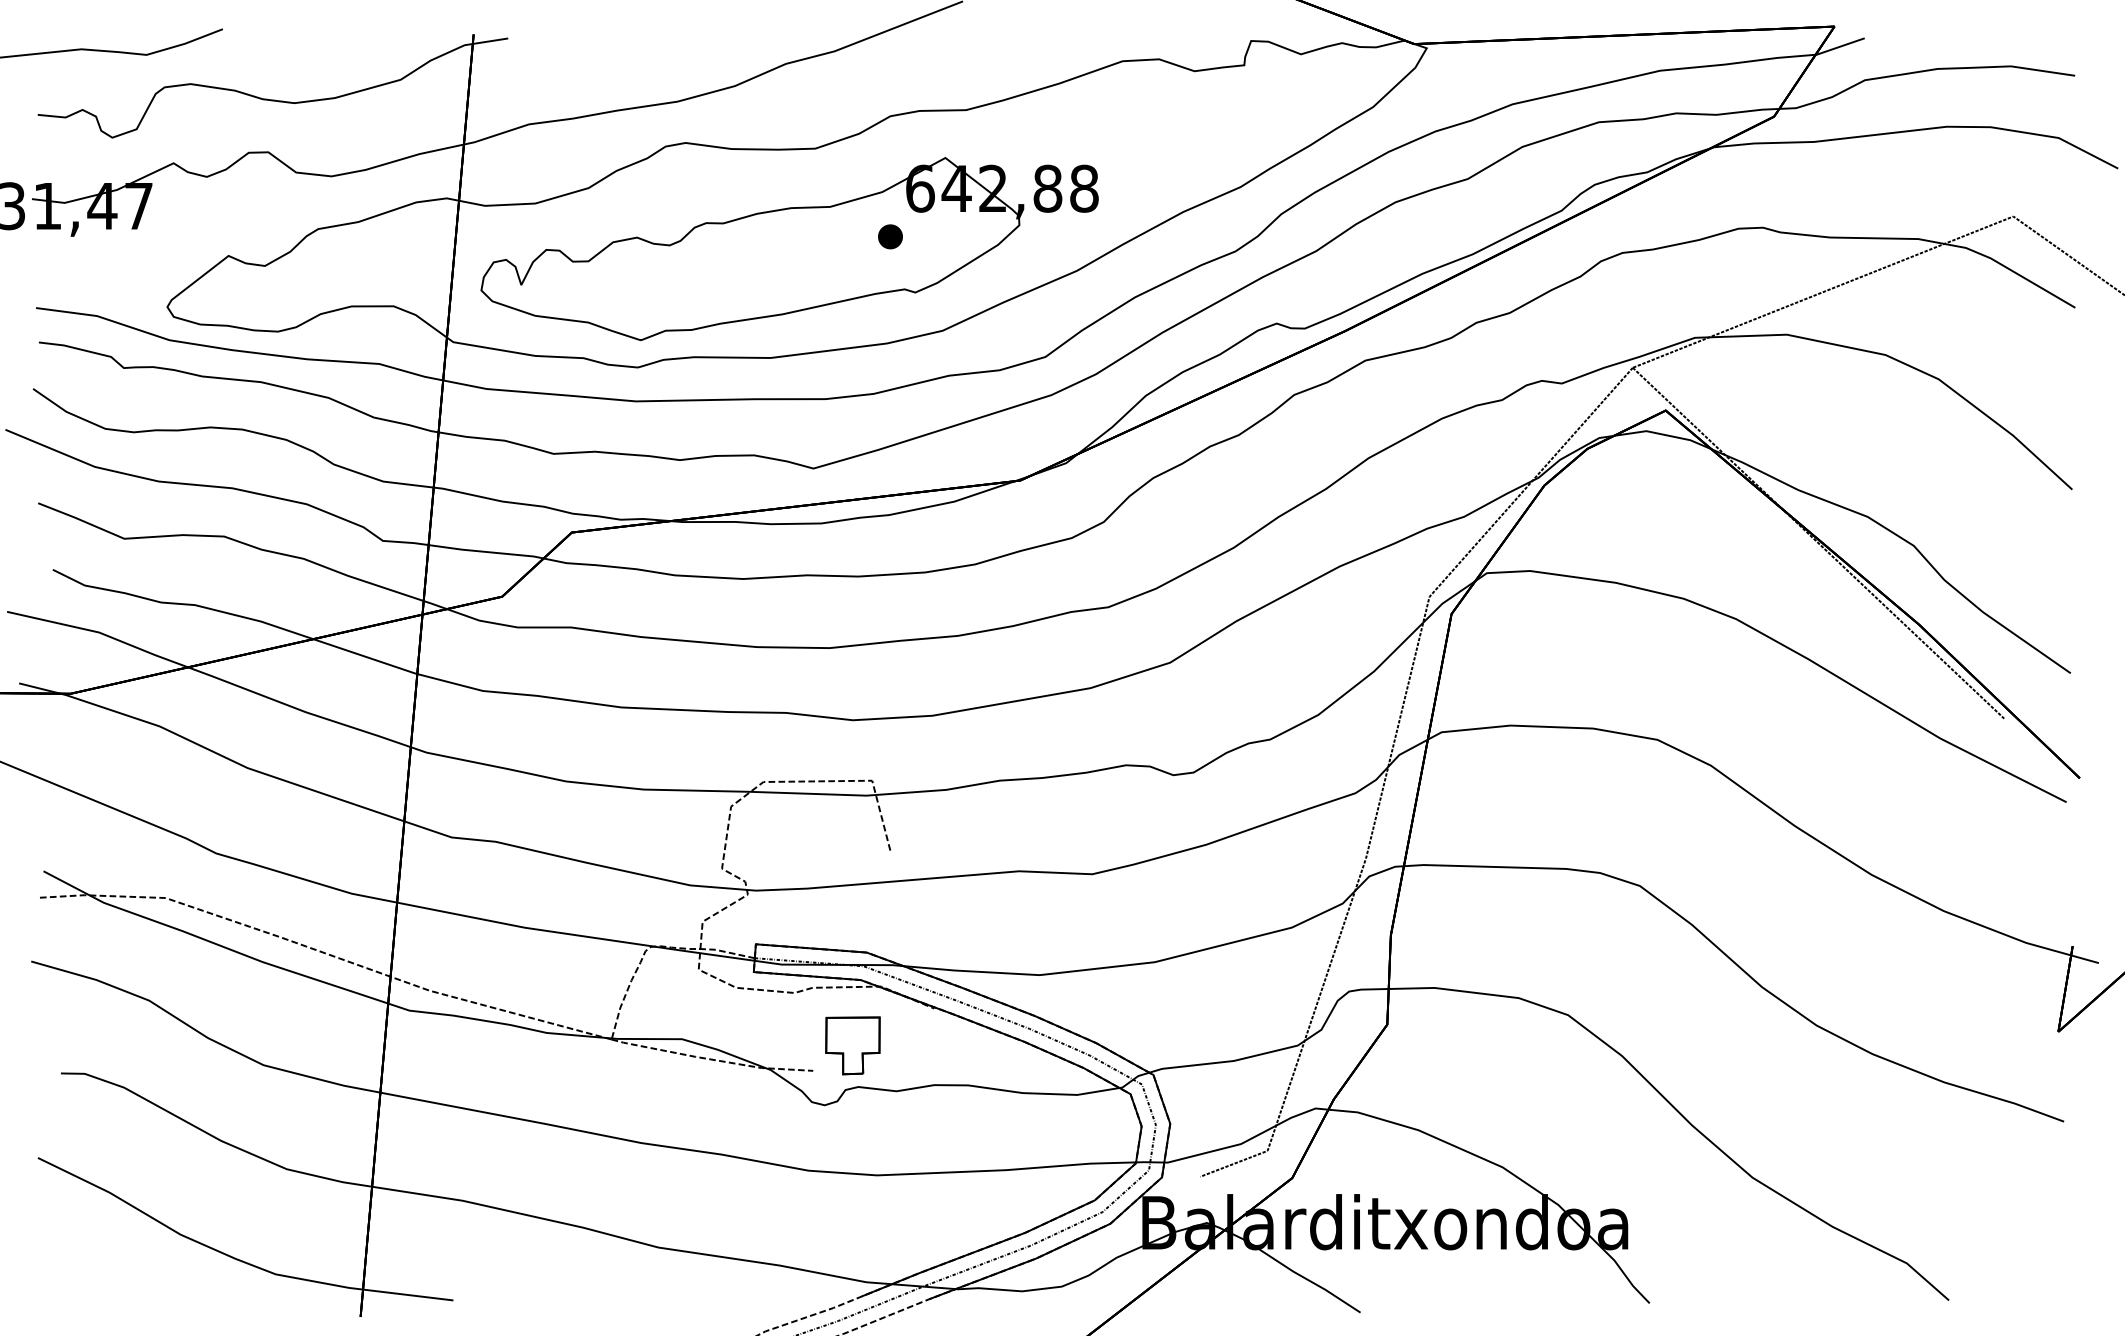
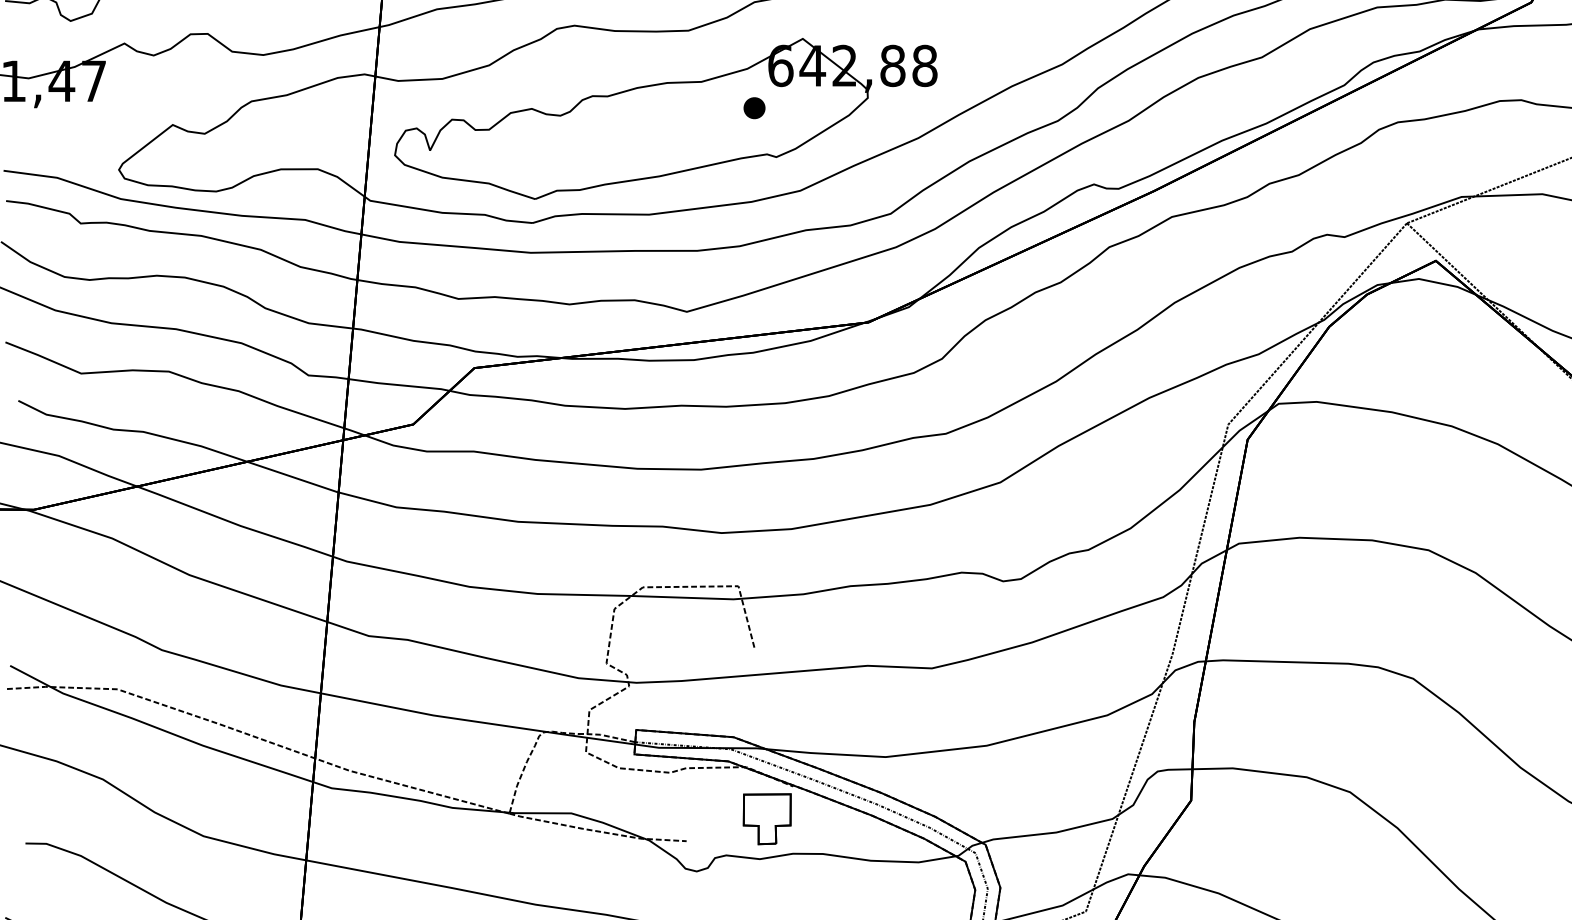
part: (852, 1045) -> (766, 818), moved

